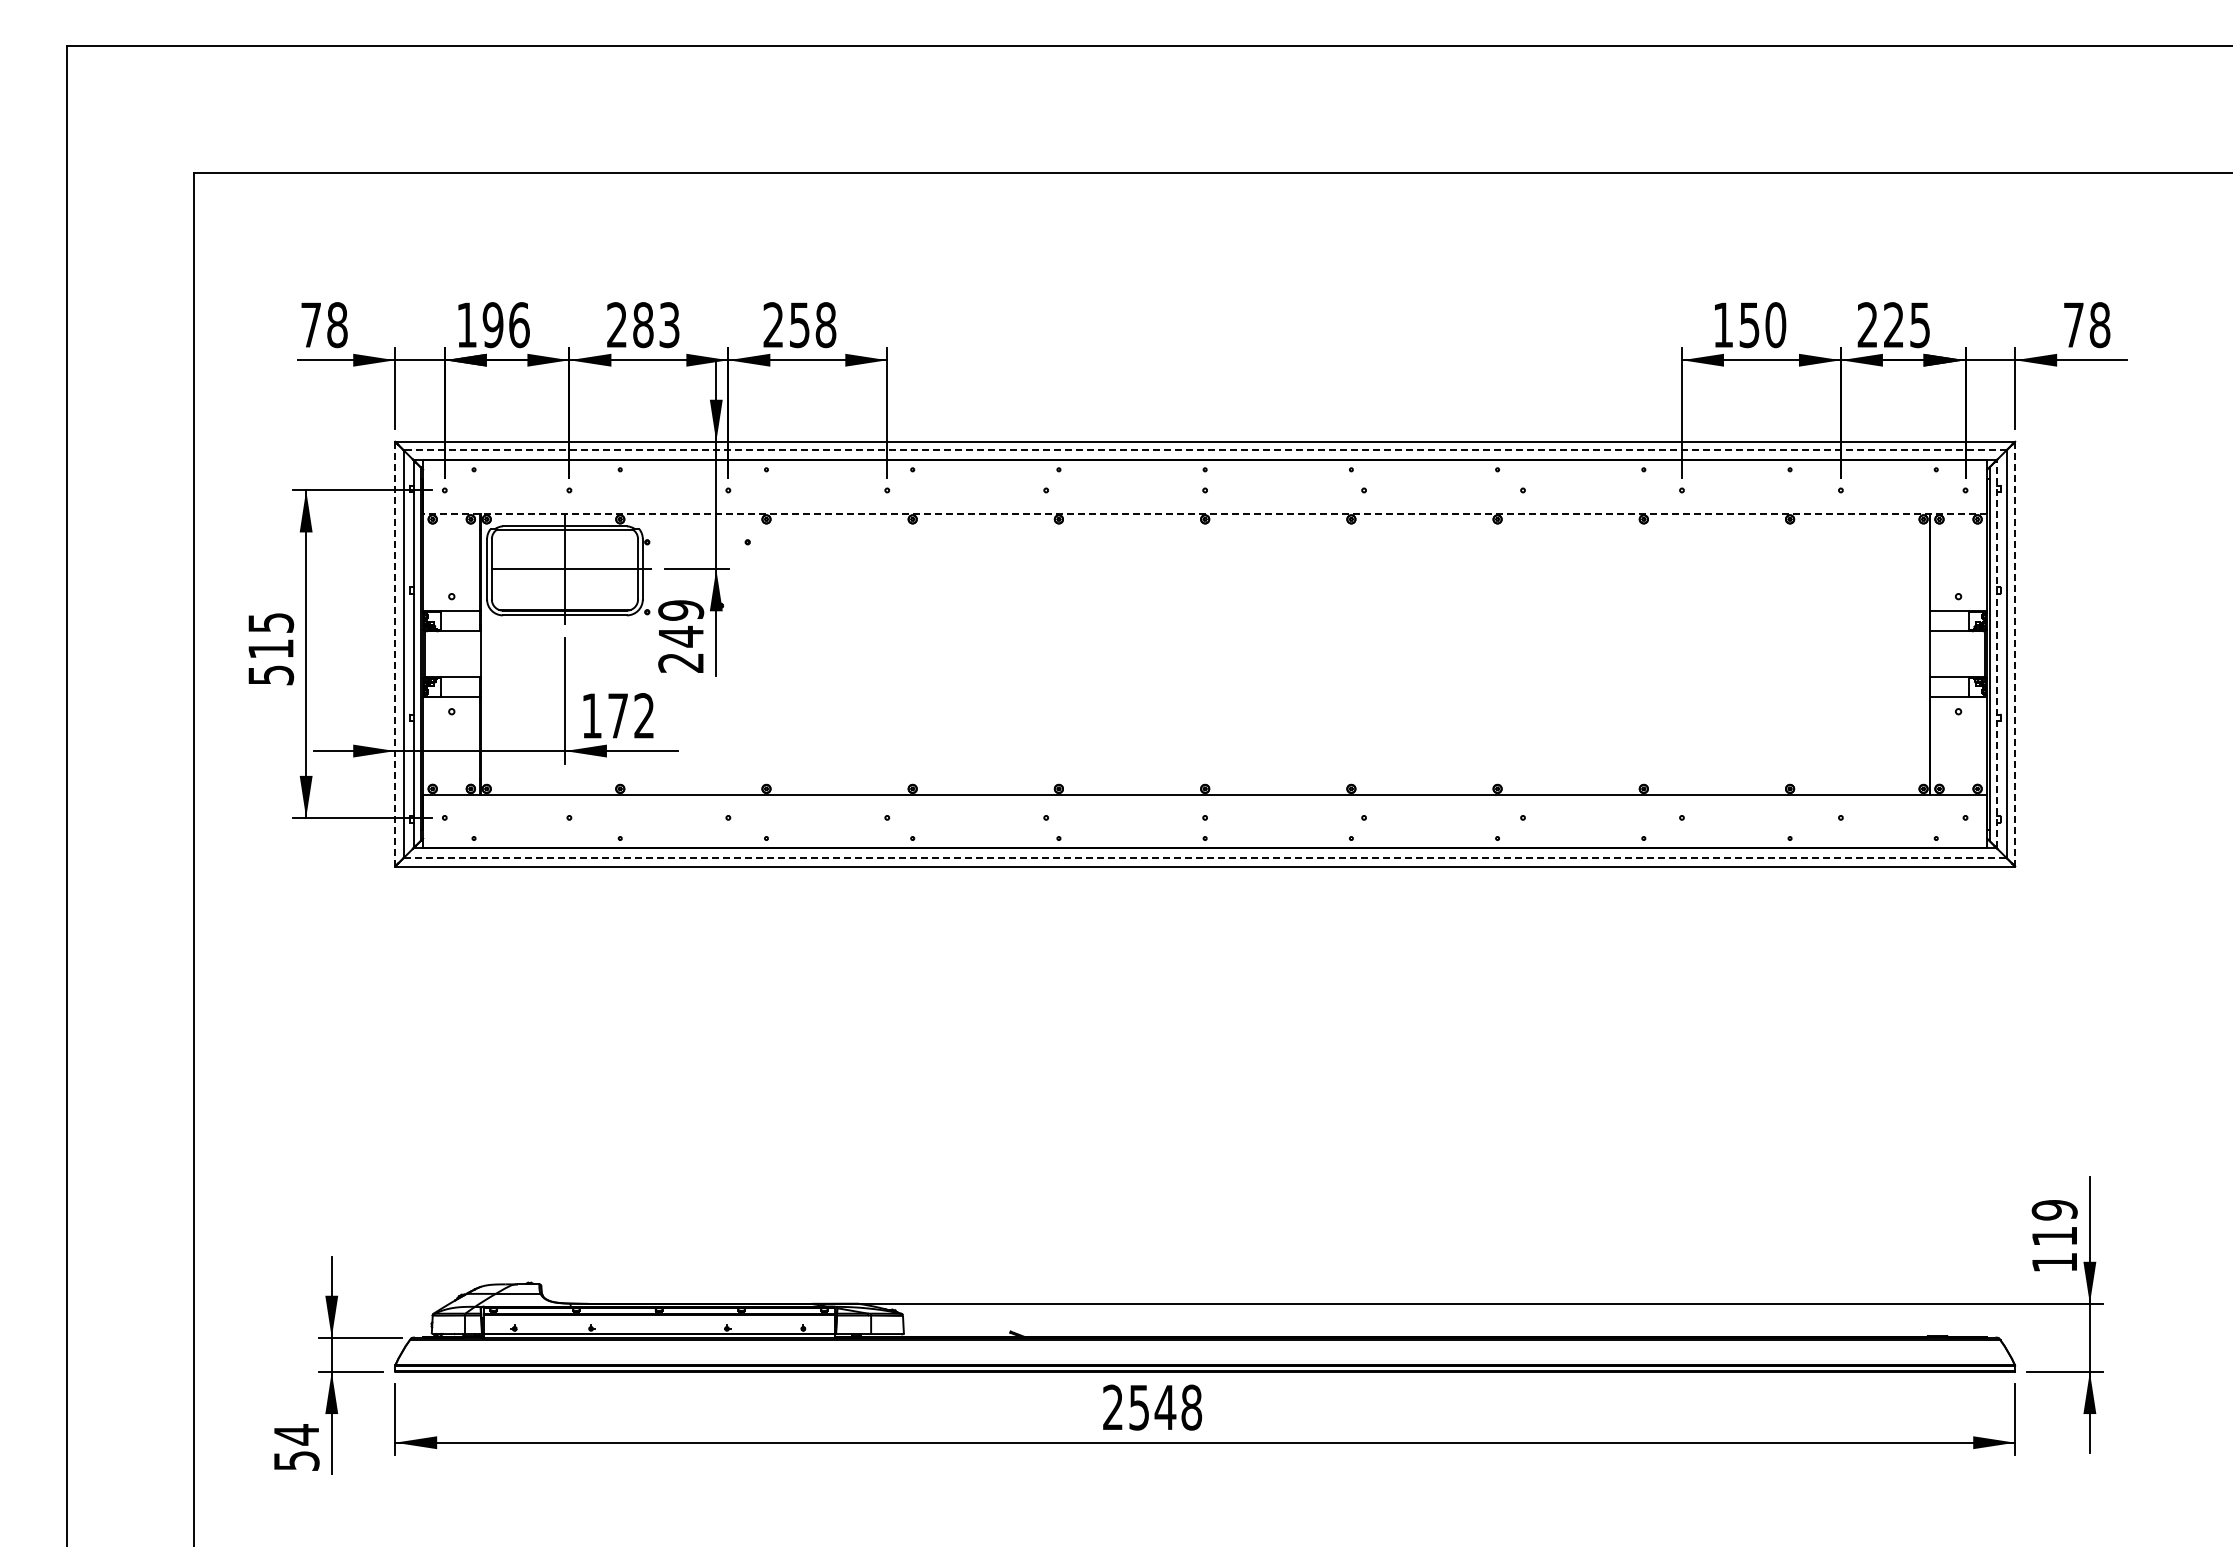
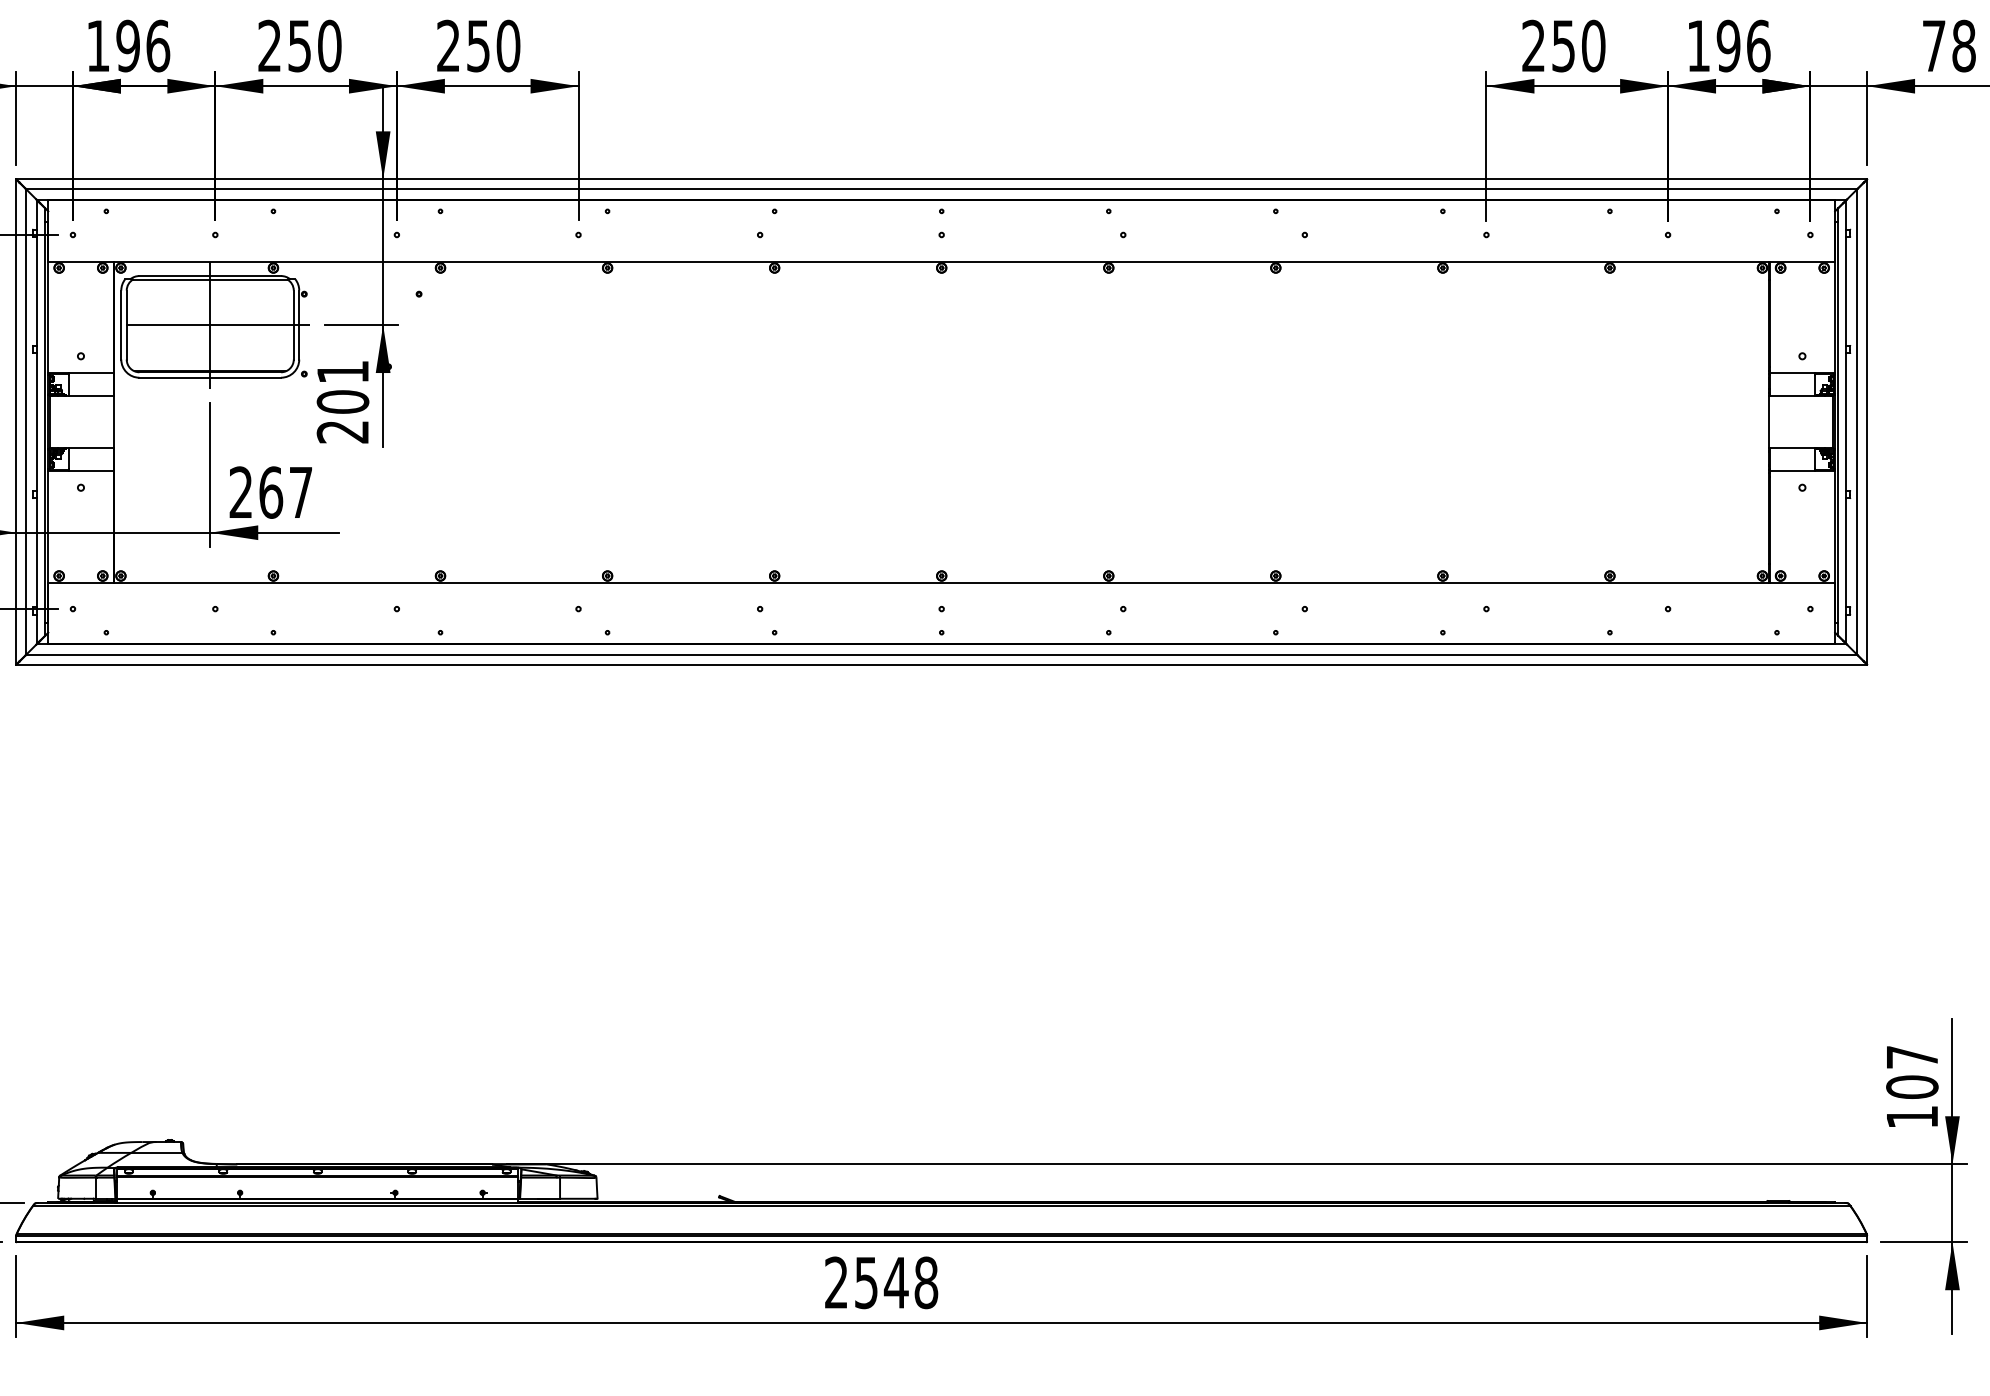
text: (825, 324) -> (507, 45), 258 -> 250
text: (1722, 324) -> (1532, 45), 150 -> 250
text: (656, 325) -> (314, 46), 283 -> 250
text: (1893, 325) -> (1728, 46), 225 -> 196
line: (1204, 450) -> (940, 189), dashed -> solid
line: (1205, 513) -> (942, 261), dashed -> solid
text: (681, 623) -> (343, 386), 249 -> 201
line: (2015, 653) -> (1867, 421), dashed -> solid
line: (395, 654) -> (16, 422), dashed -> solid
line: (1996, 654) -> (1845, 422), dashed -> solid
text: (617, 715) -> (270, 492), 172 -> 267
line: (1205, 858) -> (942, 655), dashed -> solid
text: (2054, 1223) -> (1912, 1072), 119 -> 107

